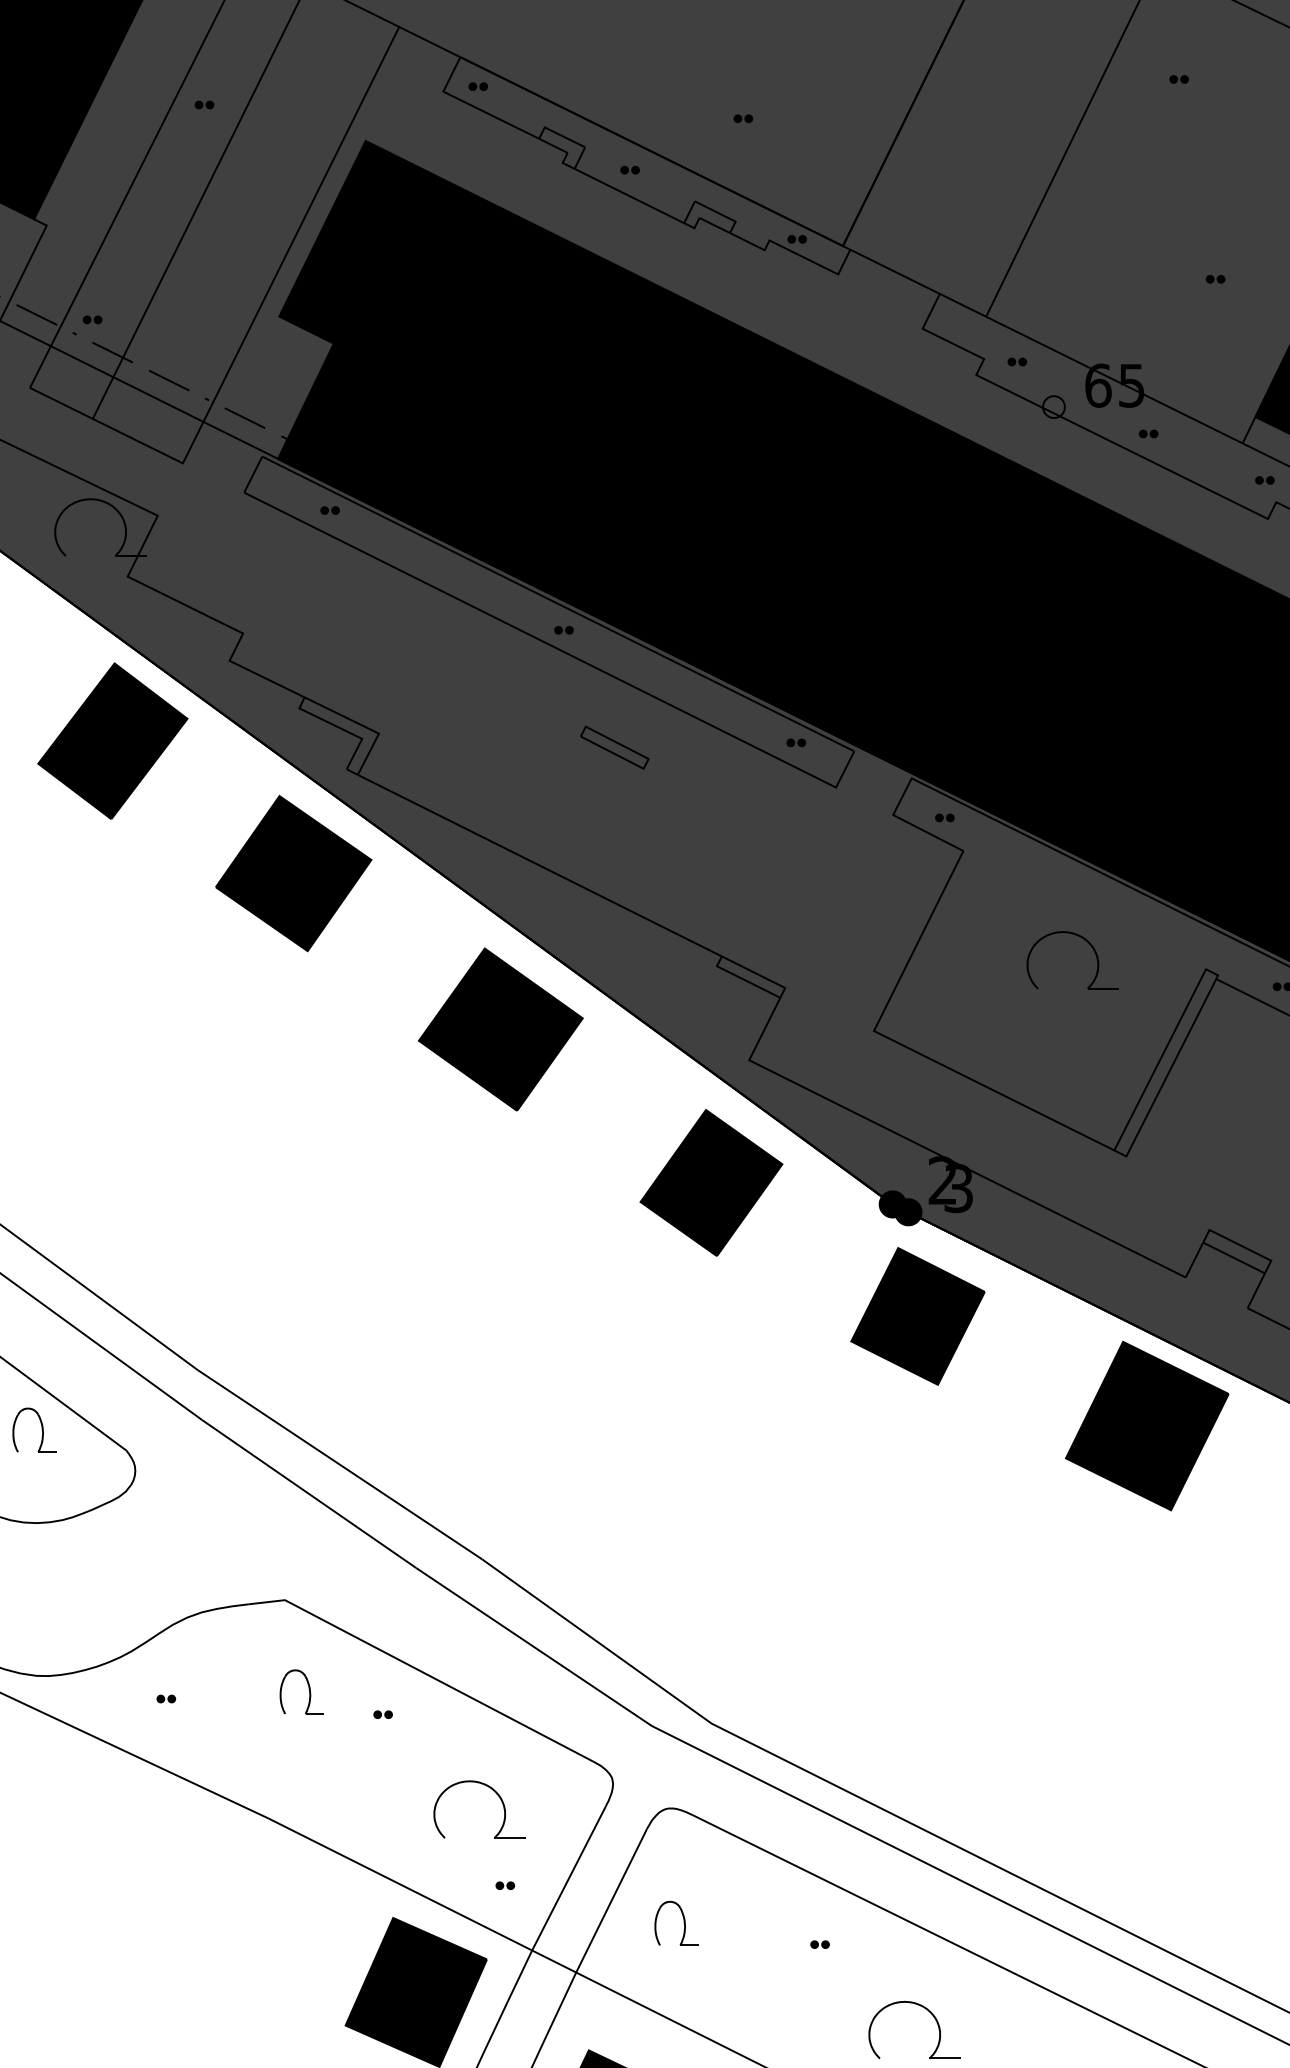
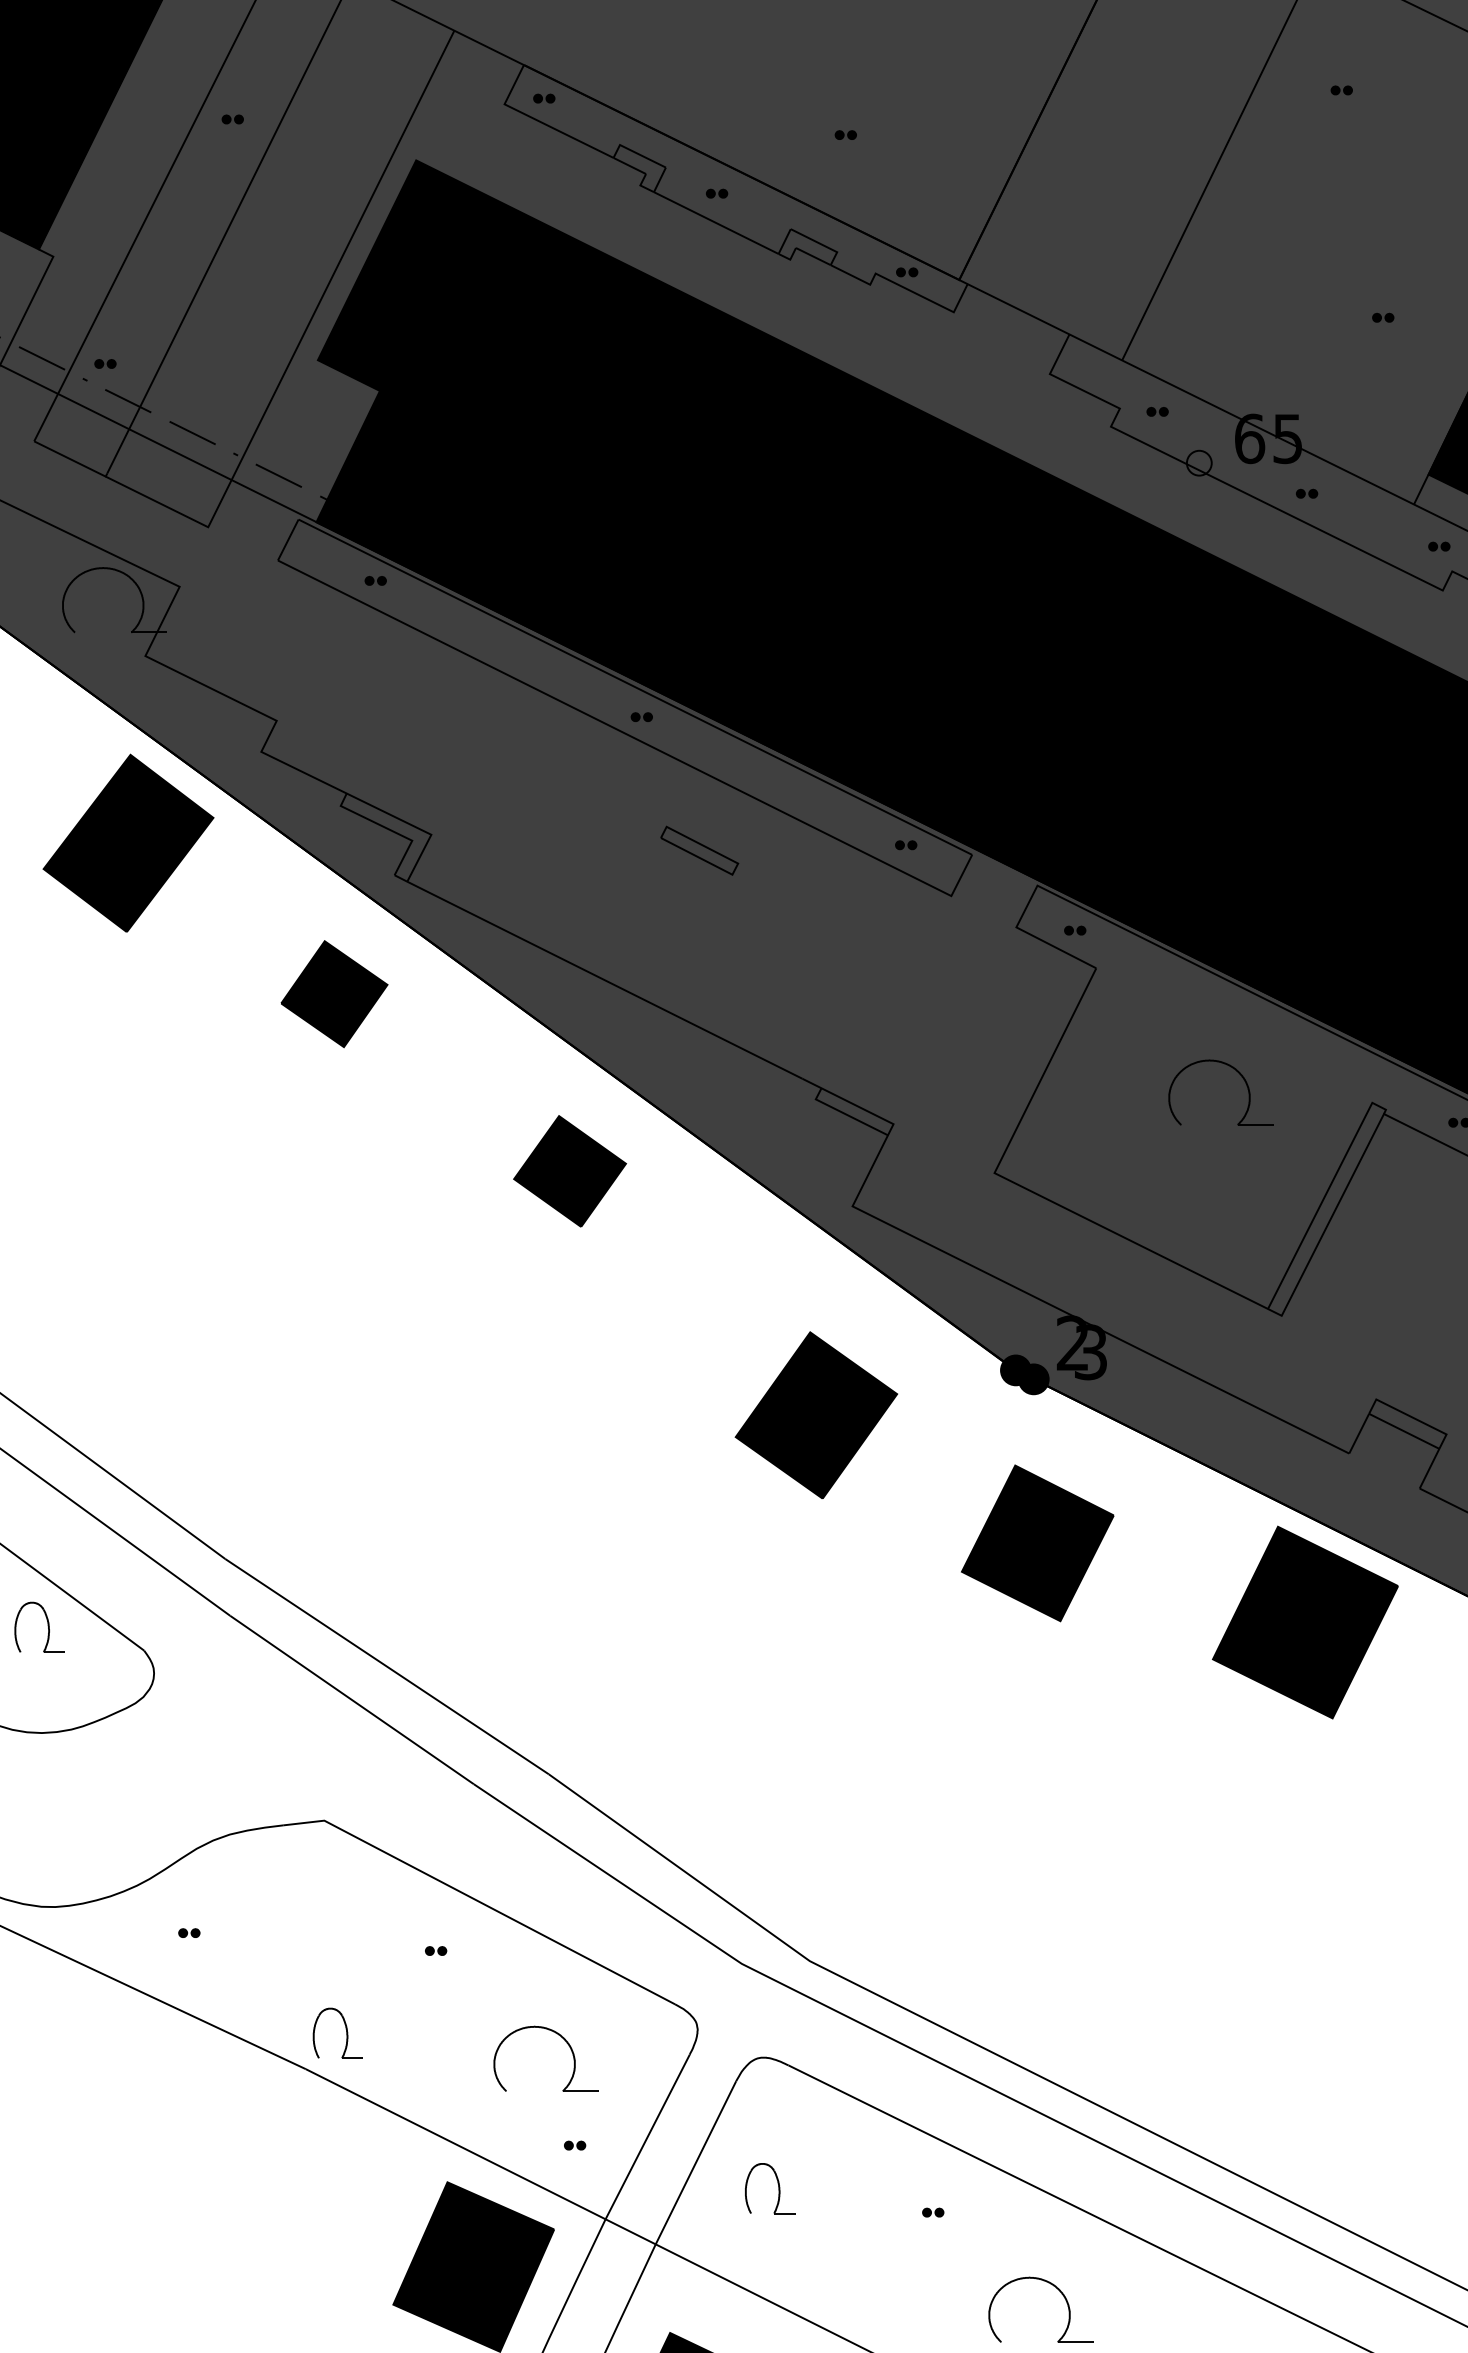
part: (293, 873) -> (334, 993), size x0.6
part: (500, 1029) -> (569, 1171), size x0.6
part: (711, 1182) -> (816, 1414), moved
part: (917, 1316) -> (1037, 1543), moved
part: (308, 1688) -> (345, 2029), moved

